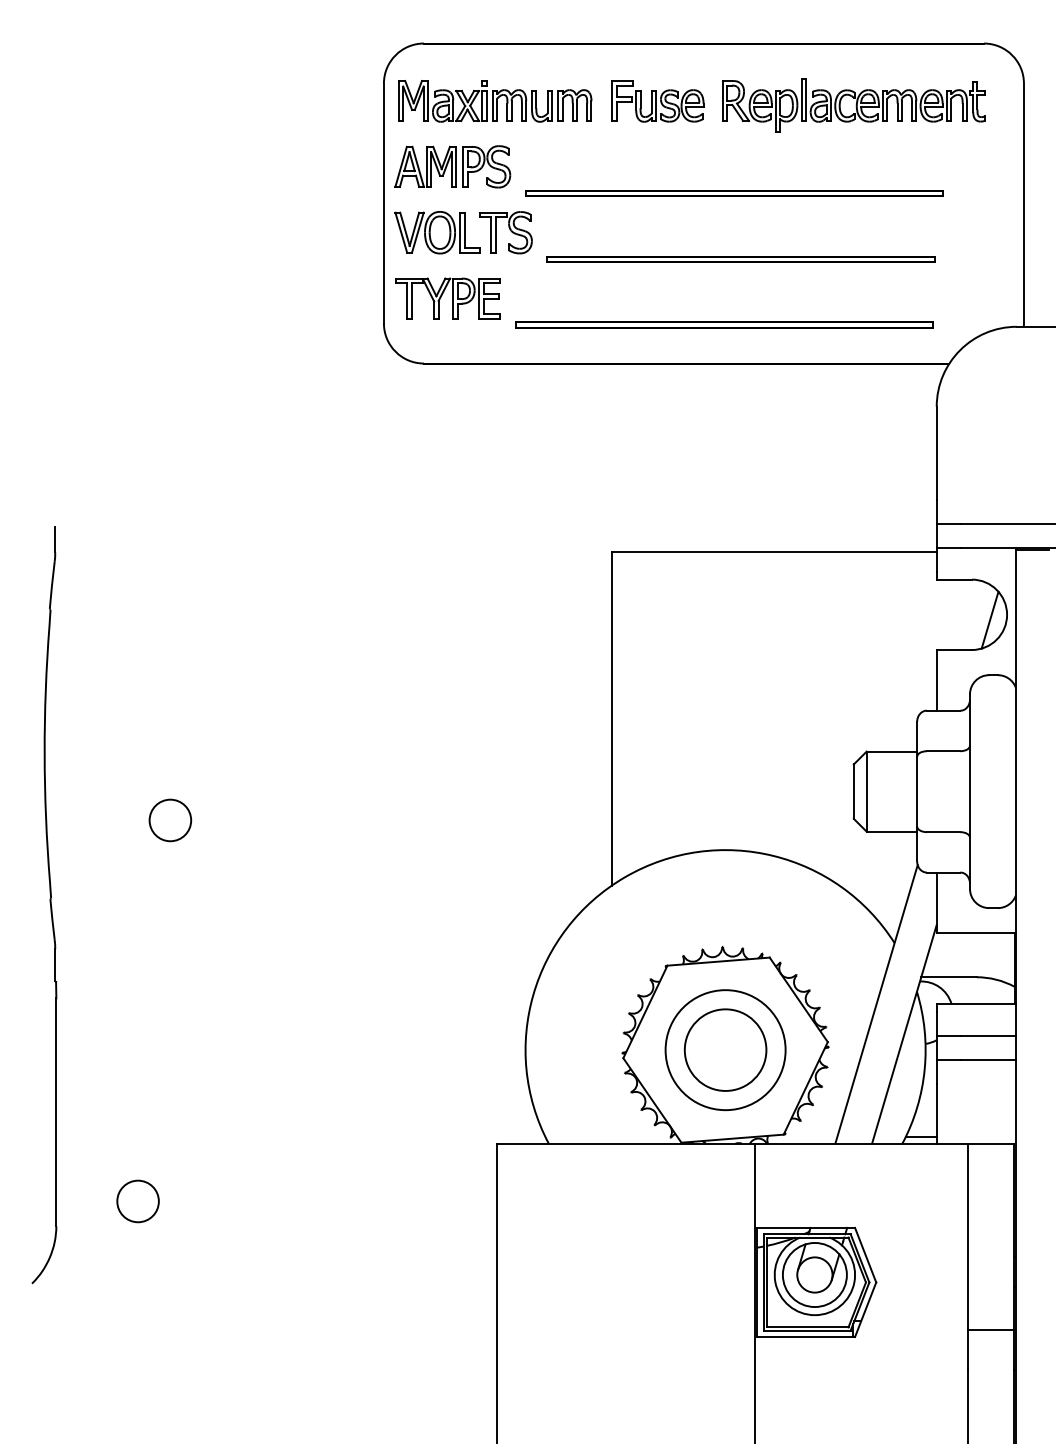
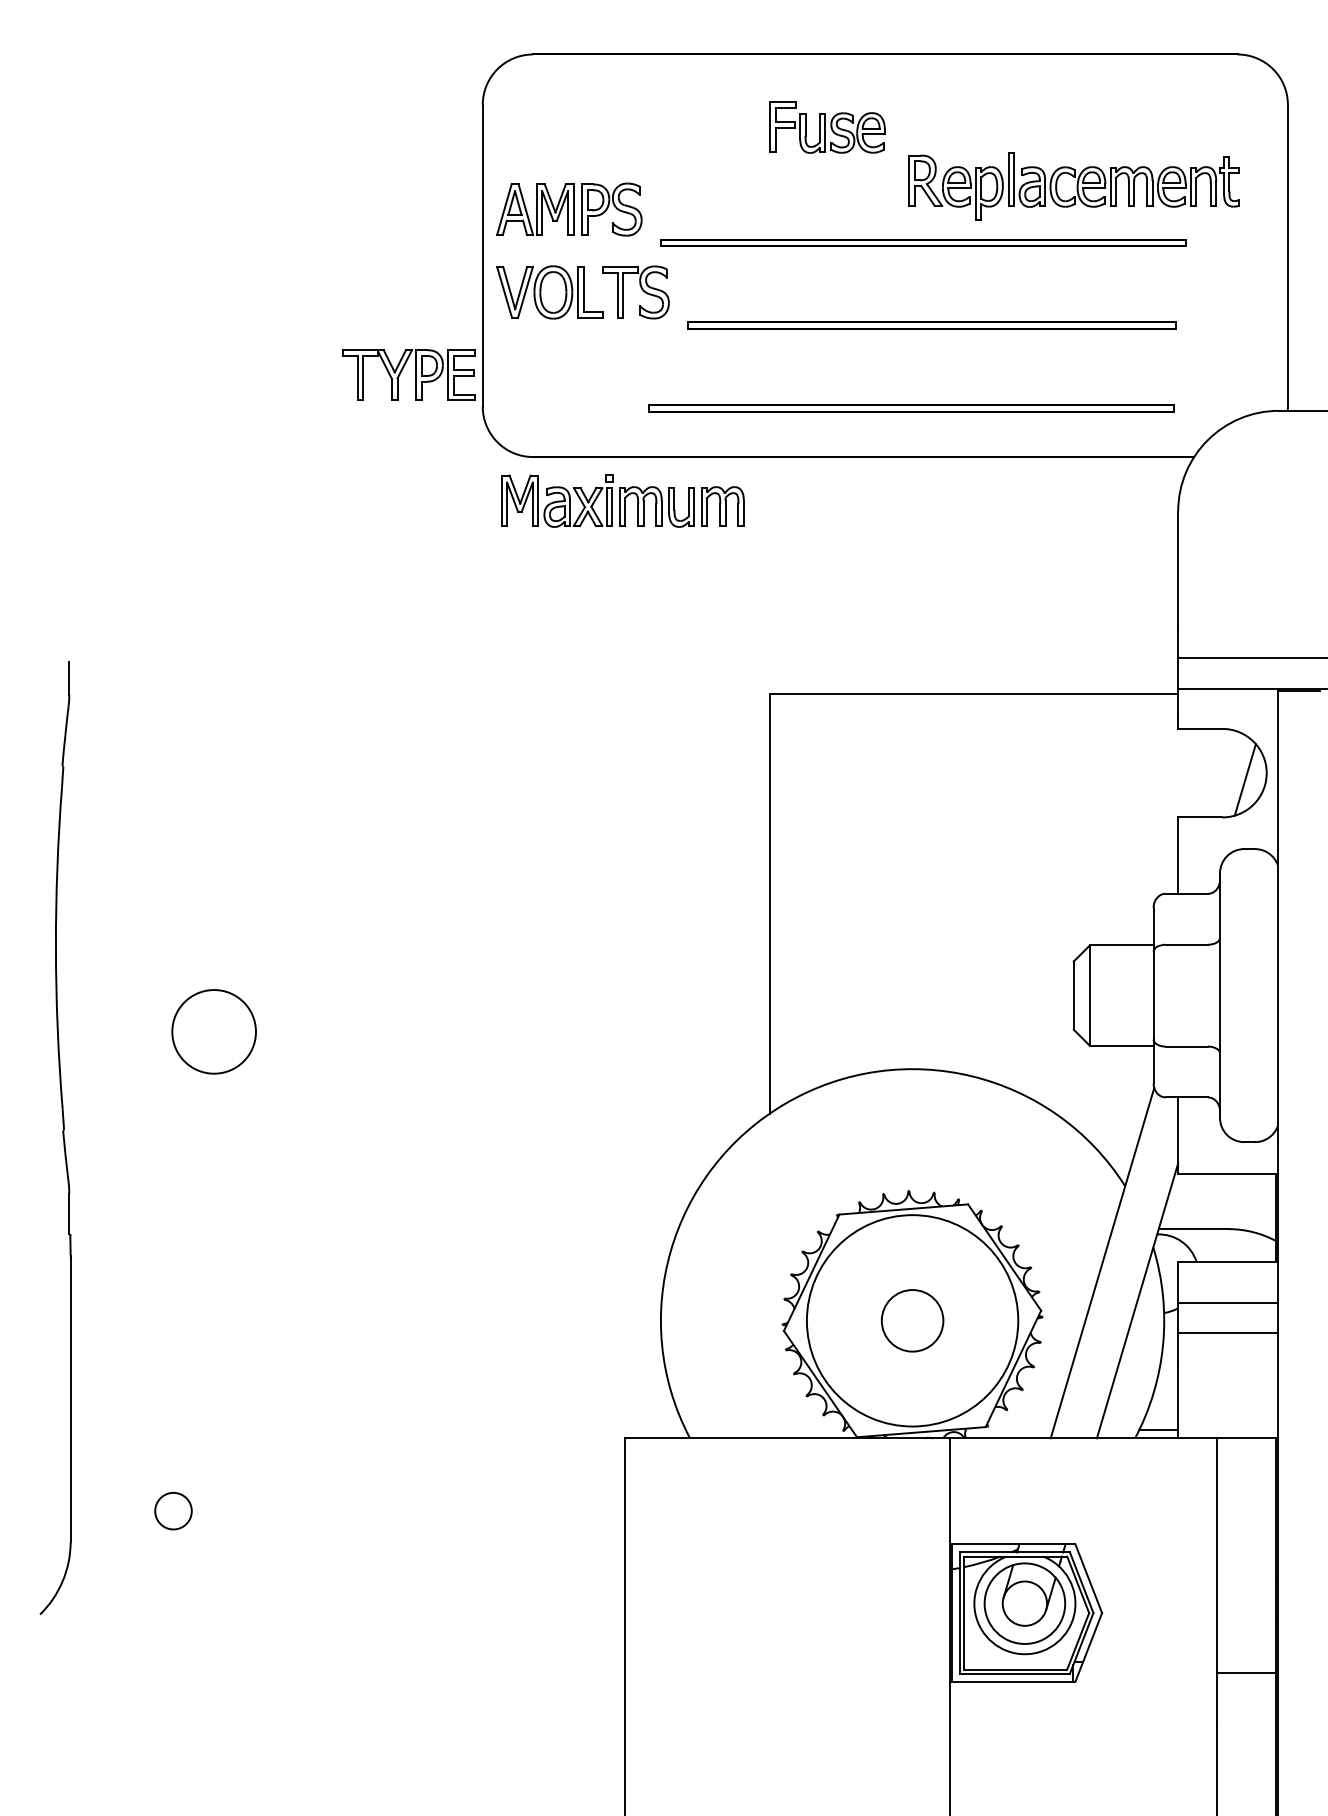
part: (495, 100) -> (622, 500), moved
part: (853, 105) -> (1073, 186), moved
part: (442, 295) -> (402, 371), moved
circle: (170, 820) -> (214, 1031), size x1.6
circle: (725, 1049) -> (912, 1320), size x0.6
circle: (725, 1049) -> (912, 1320), size x1.4
circle: (138, 1201) -> (173, 1511), size x0.7

